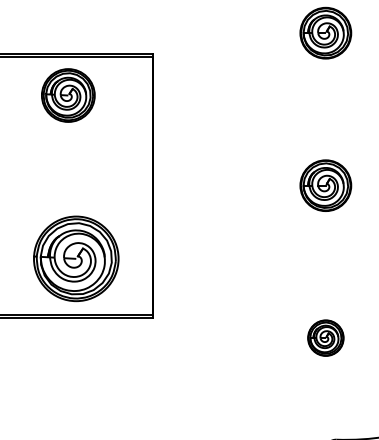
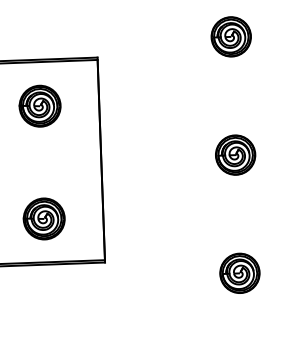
part: (68, 95) -> (40, 106), moved
part: (76, 258) -> (44, 218), size x0.62
part: (325, 337) -> (239, 272), size x1.43

